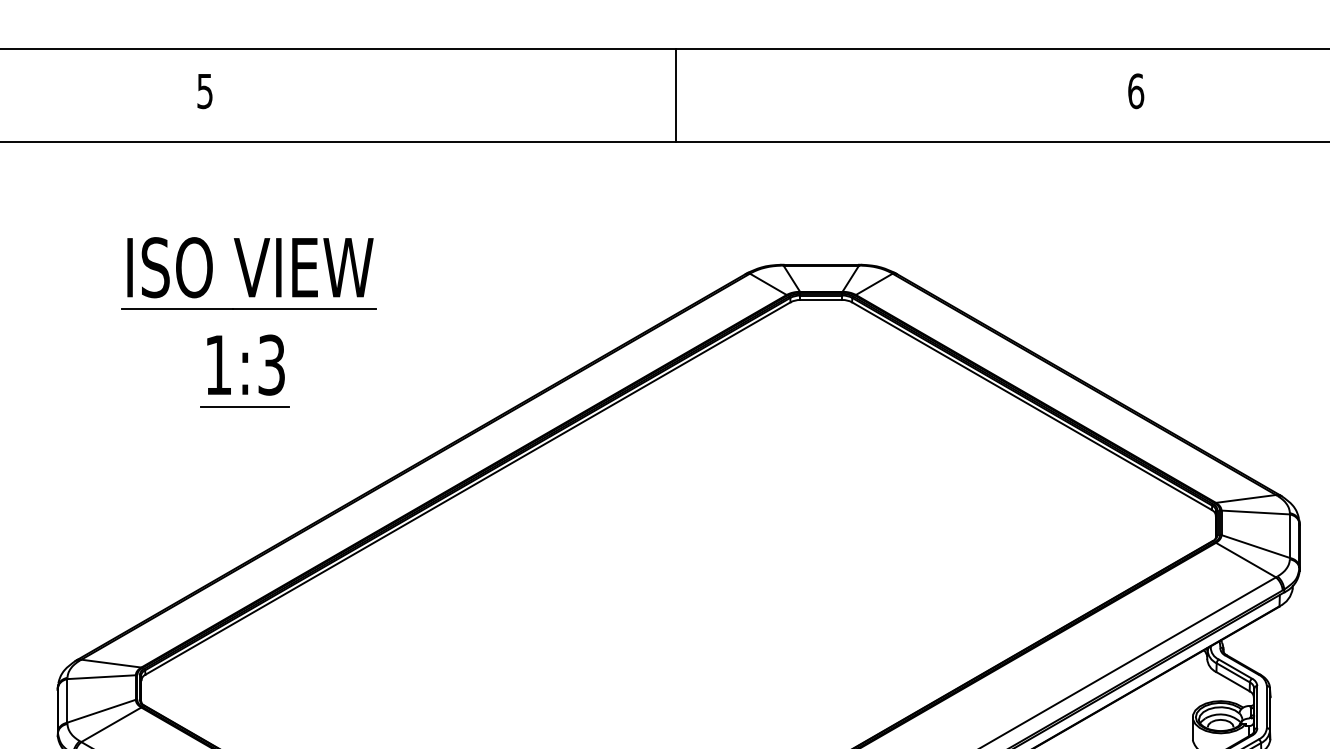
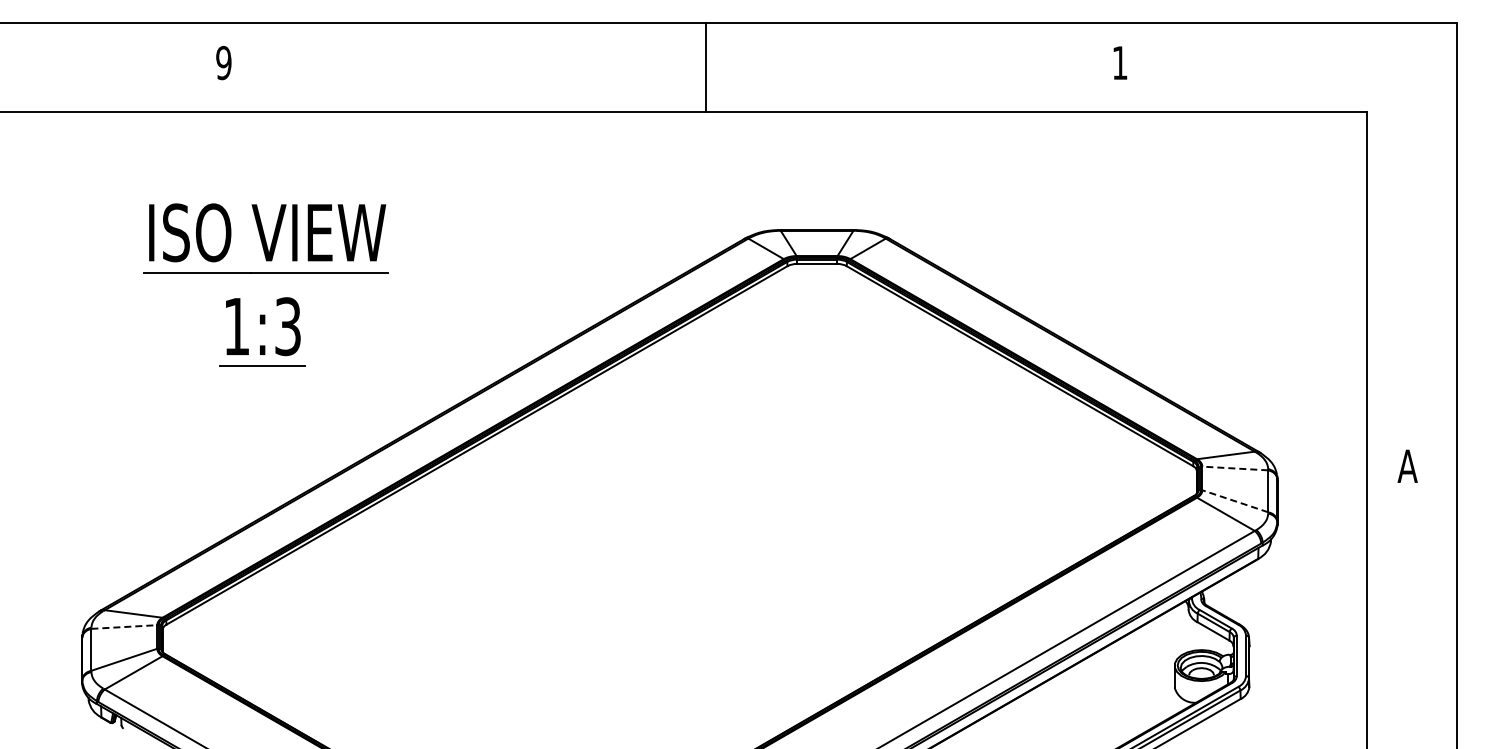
text: (204, 90) -> (223, 62), 5 -> 9
text: (1135, 90) -> (1119, 62), 6 -> 1
line: (676, 95) -> (706, 67), moved
line: (1255, 512) -> (1235, 468), solid -> dashed
line: (1255, 546) -> (1235, 501), solid -> dashed
line: (101, 677) -> (124, 627), solid -> dashed

